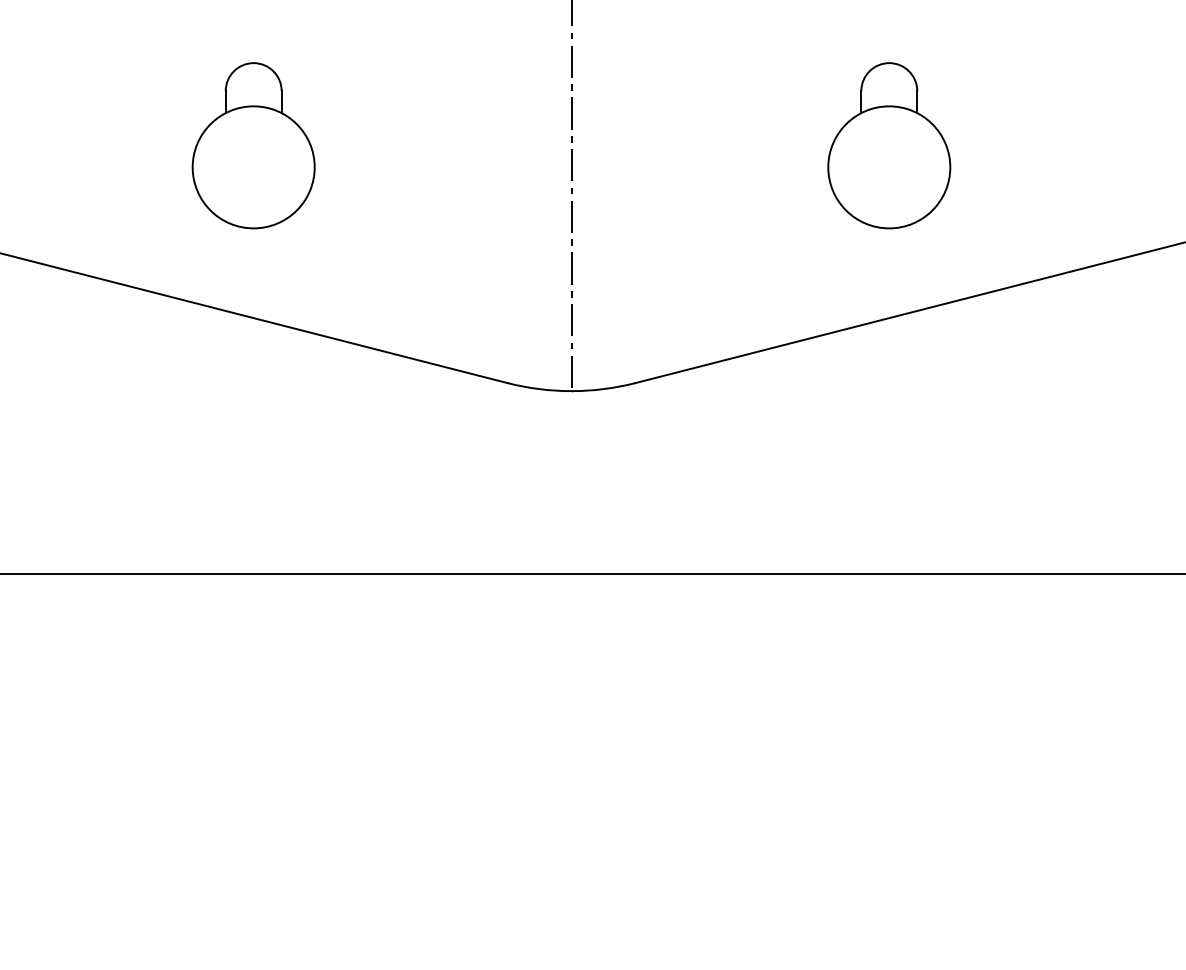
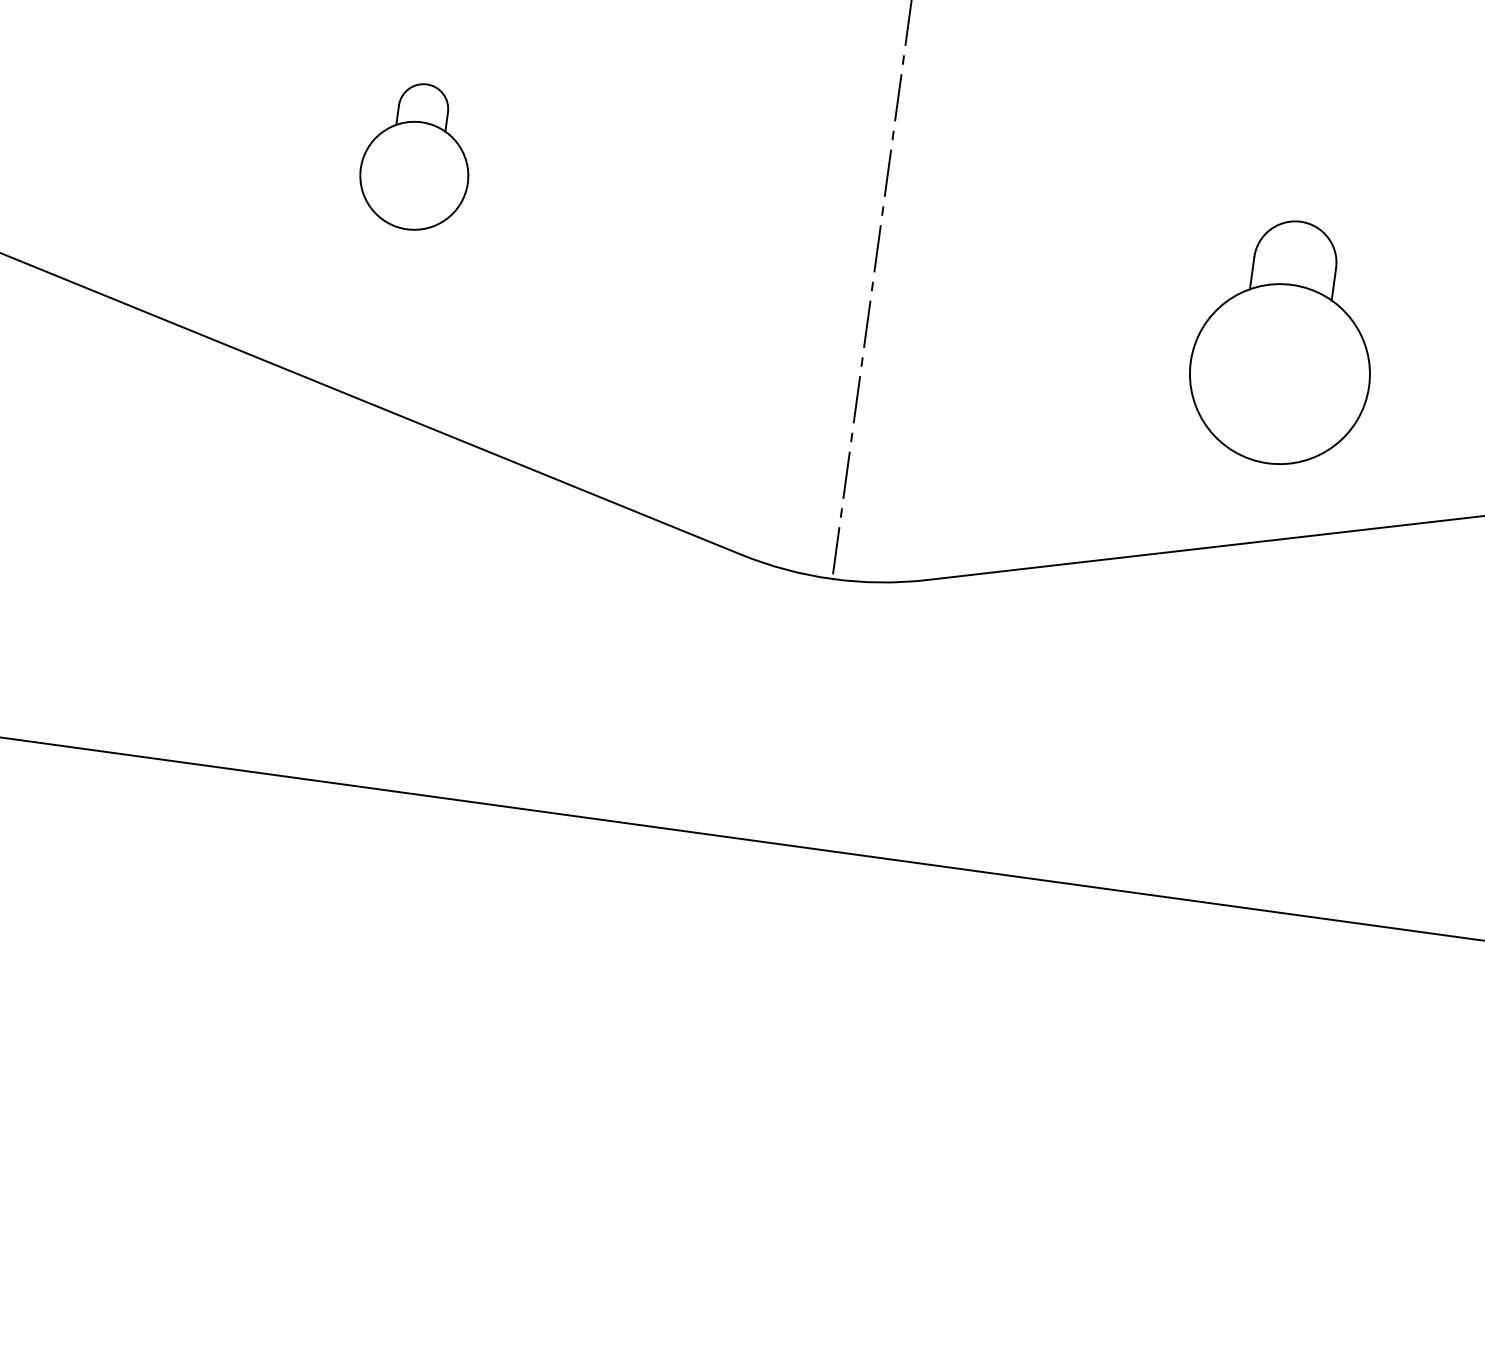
part: (253, 145) -> (416, 156), size x0.6
part: (889, 145) -> (1284, 342), moved

